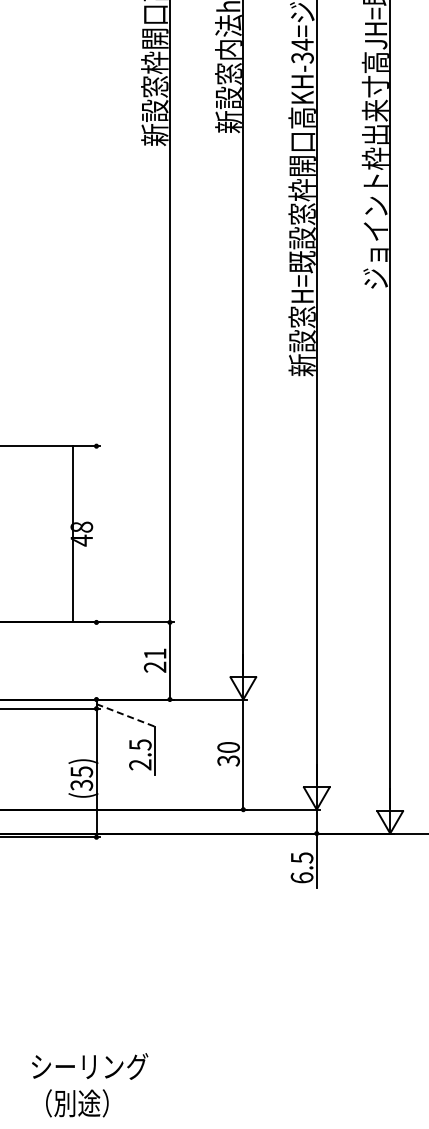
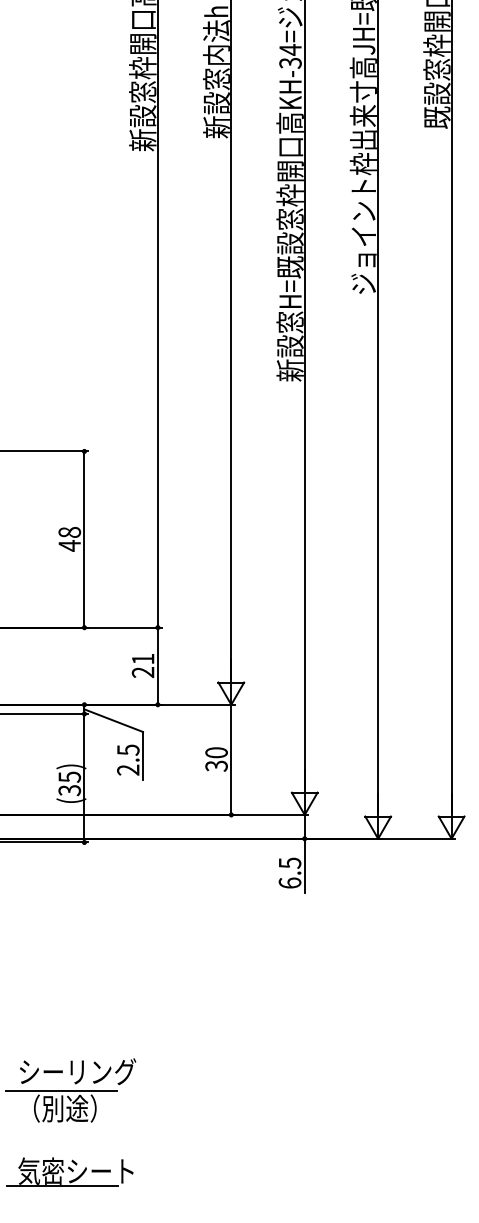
line: (72, 534) -> (84, 539), moved
line: (126, 715) -> (114, 720), dashed -> solid
line: (72, 1086) -> (60, 1091), added

